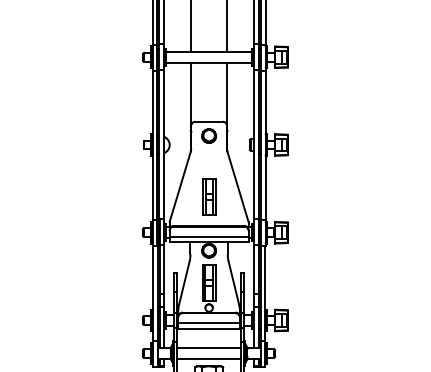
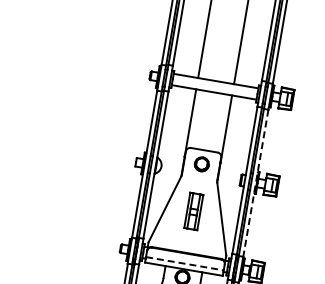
line: (265, 145) -> (255, 183), solid -> dashed
part: (209, 196) -> (194, 211), moved
line: (209, 236) -> (185, 263), solid -> dashed

